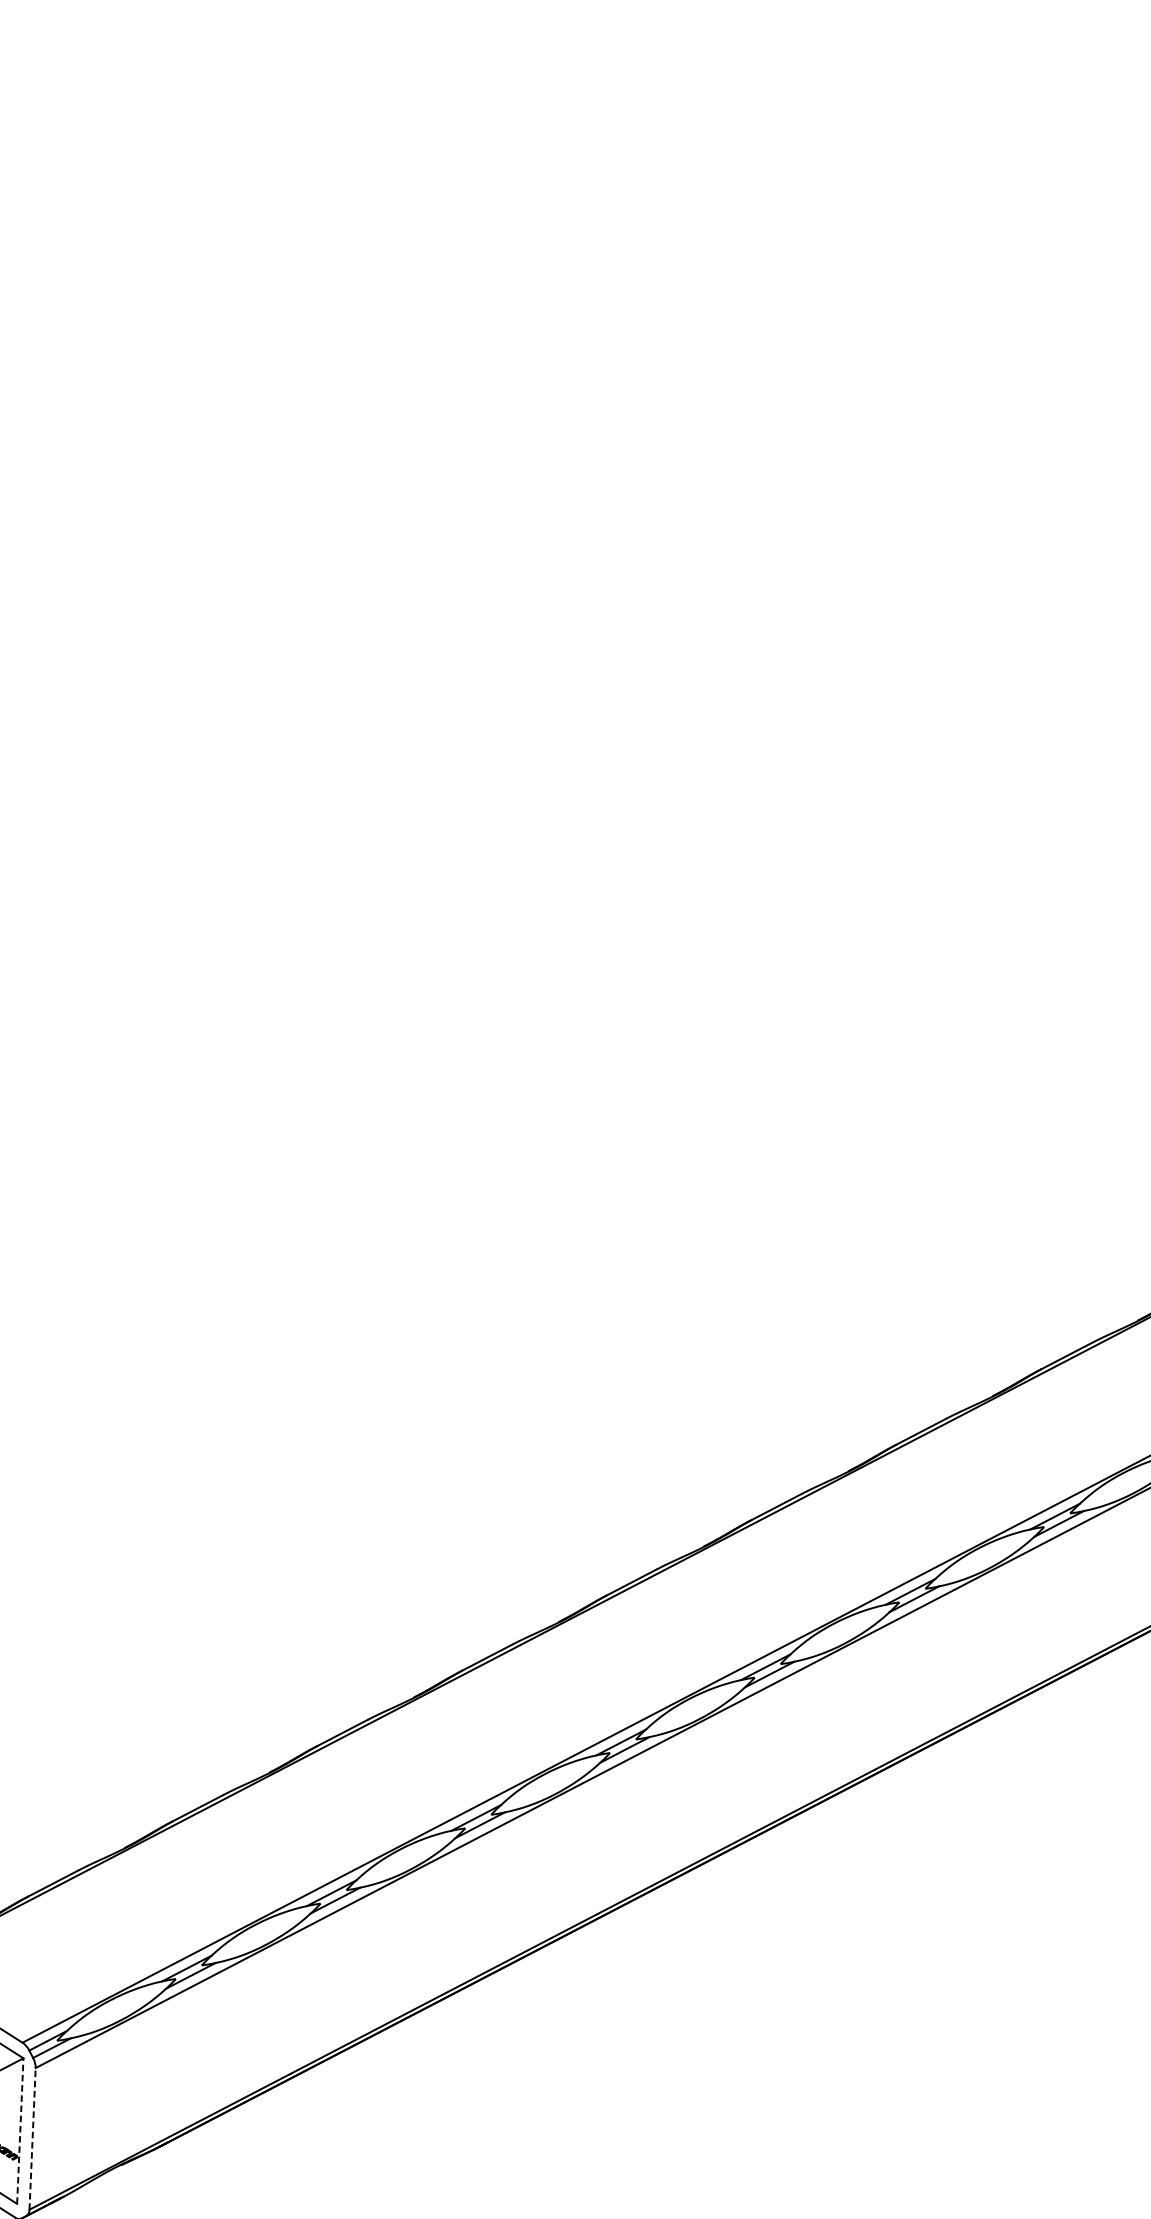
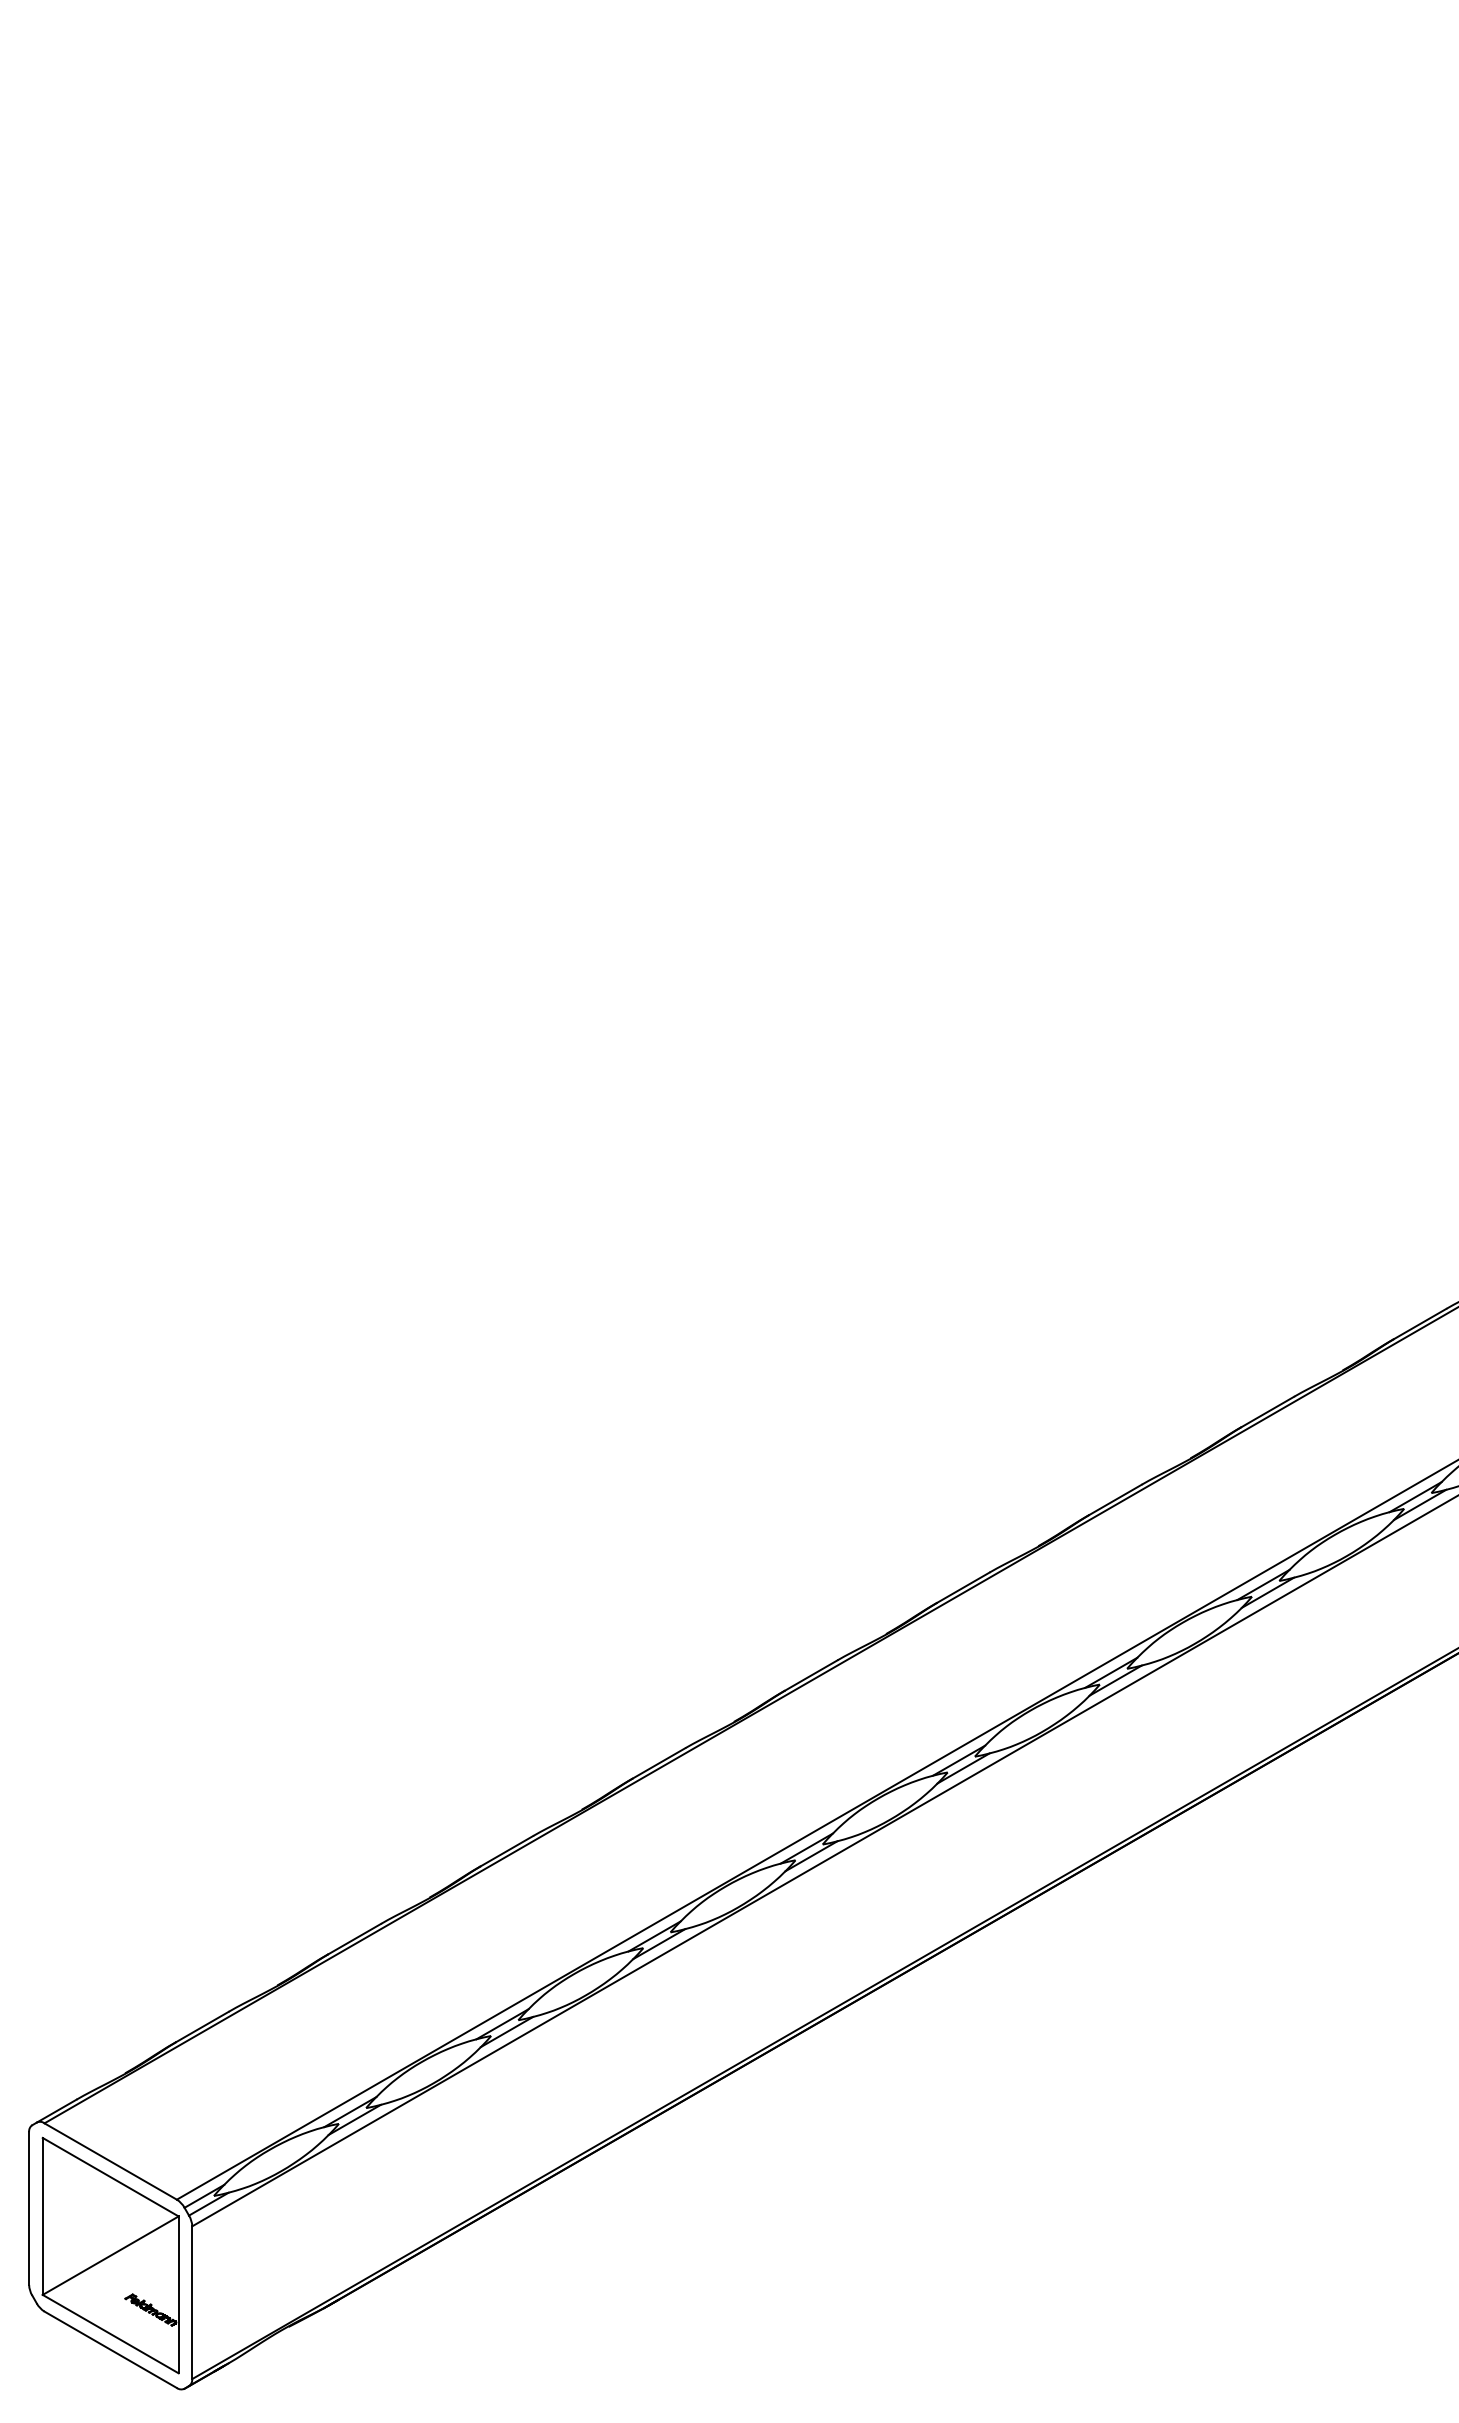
line: (20, 2130) -> (178, 2294), dashed -> solid
line: (32, 2138) -> (192, 2302), dashed -> solid

